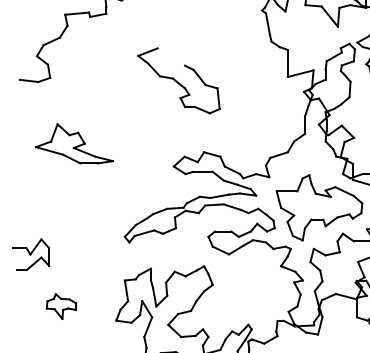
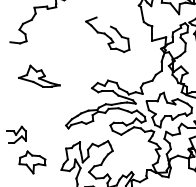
part: (178, 80) -> (107, 34), moved
part: (61, 306) -> (32, 162), size x1.67

